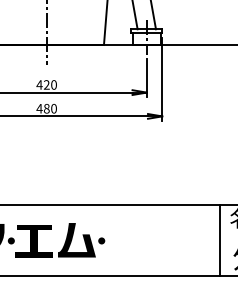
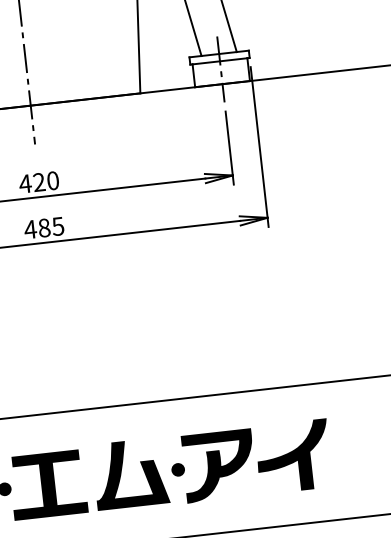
text: (53, 108) -> (57, 226), 480 -> 485
part: (142, 240) -> (256, 460), added

